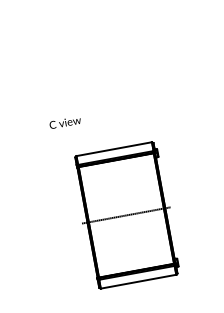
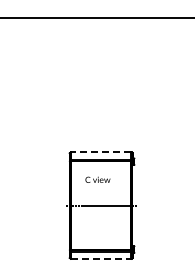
text: (64, 122) -> (97, 179), moved
line: (113, 149) -> (100, 152), solid -> dashed
line: (138, 281) -> (101, 258), solid -> dashed

